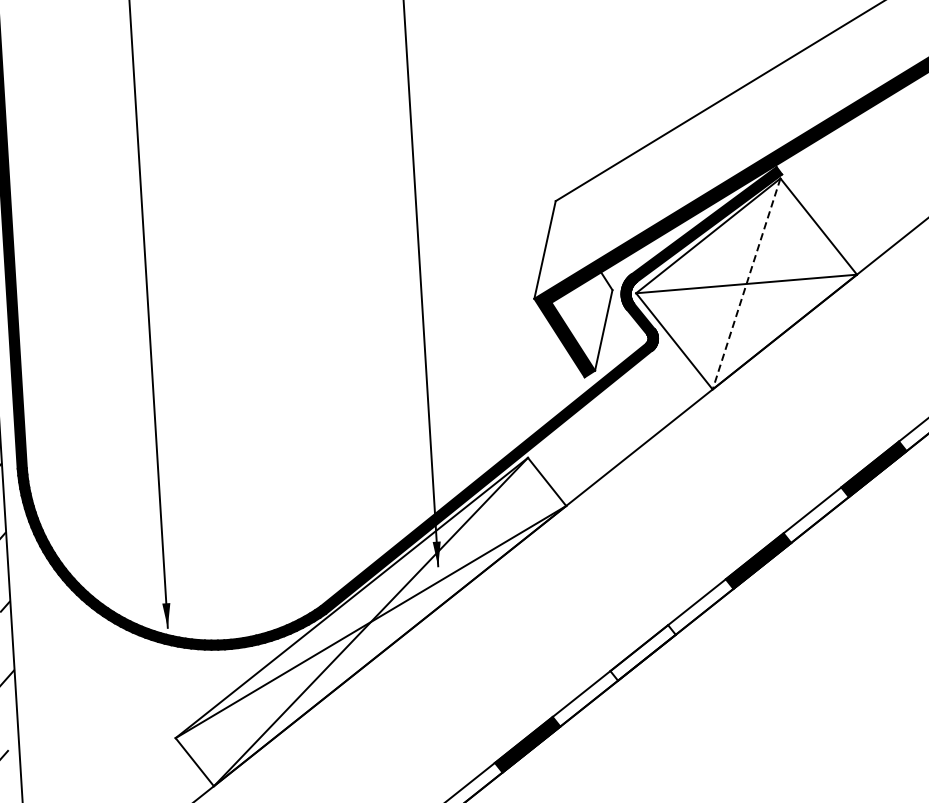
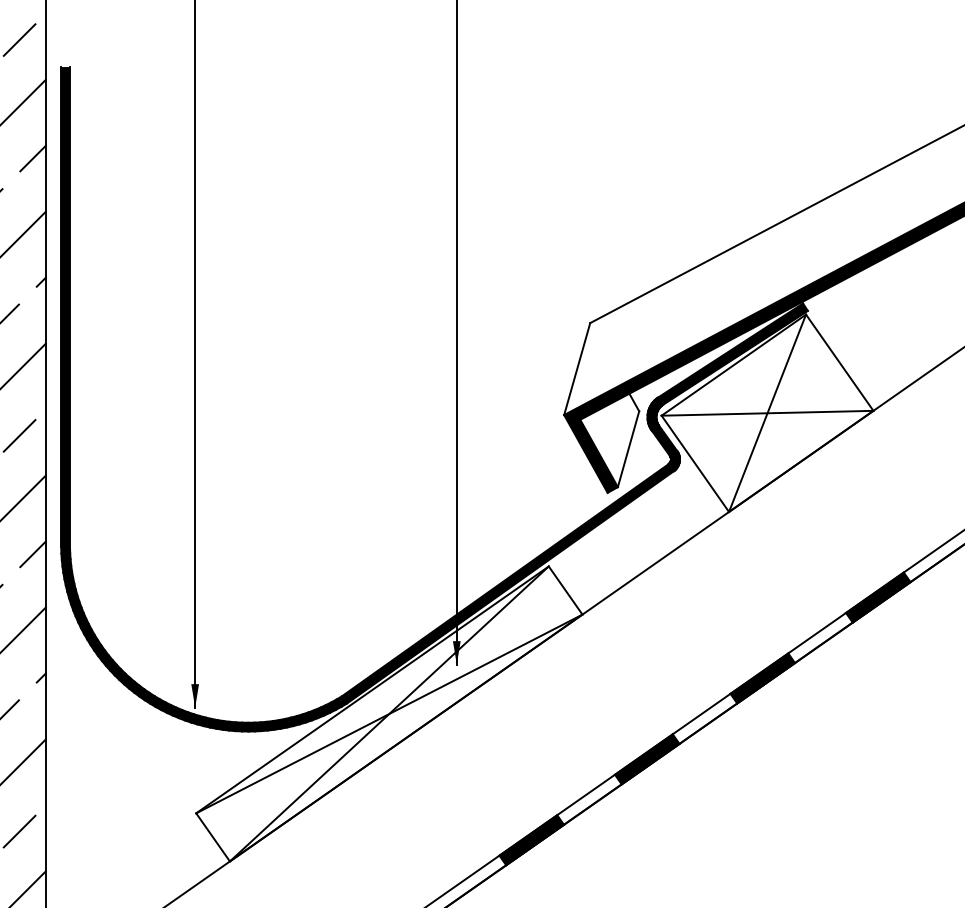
line: (746, 284) -> (767, 413), dashed -> solid
fill: (643, 653) -> (647, 759), added

